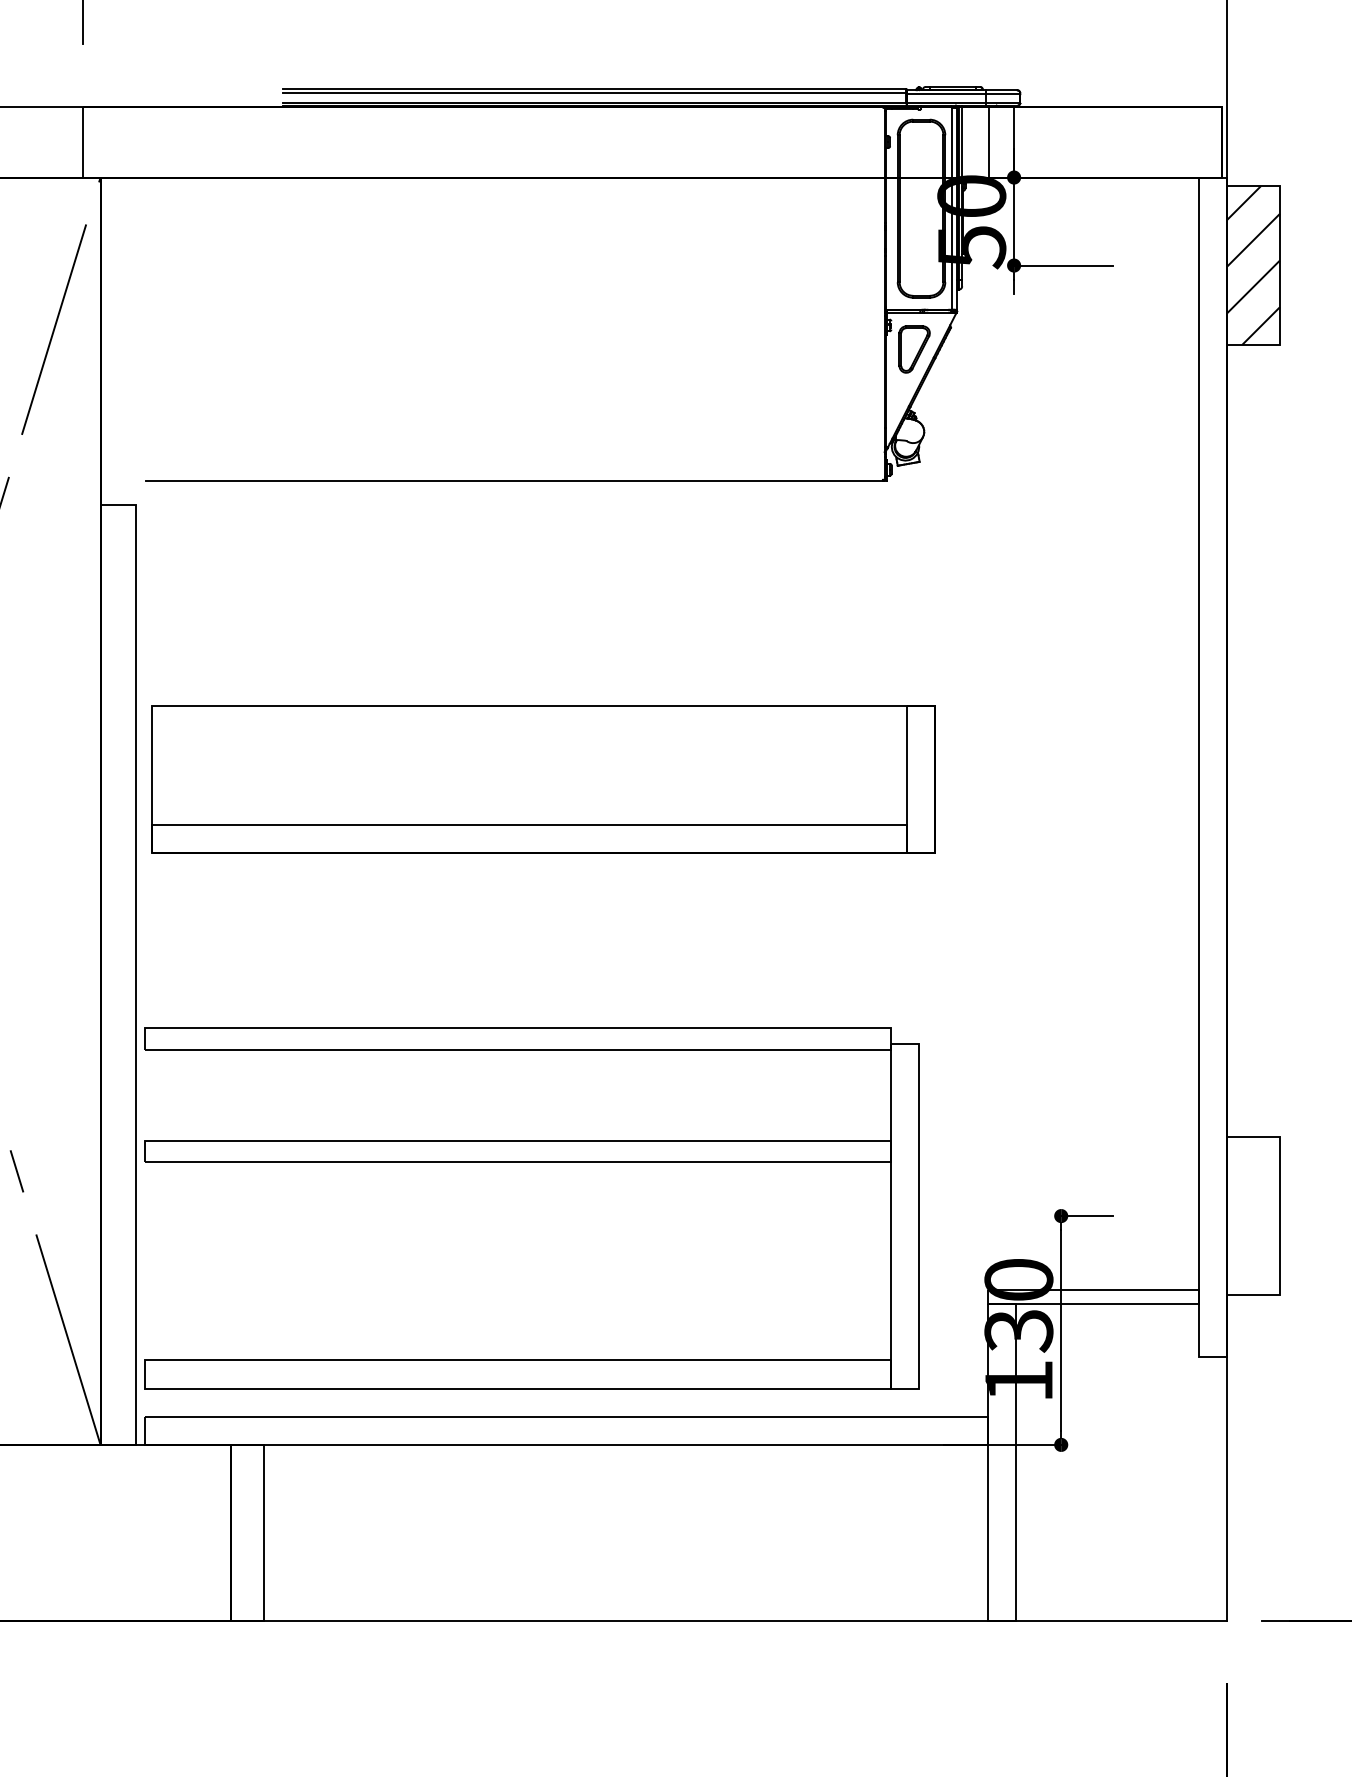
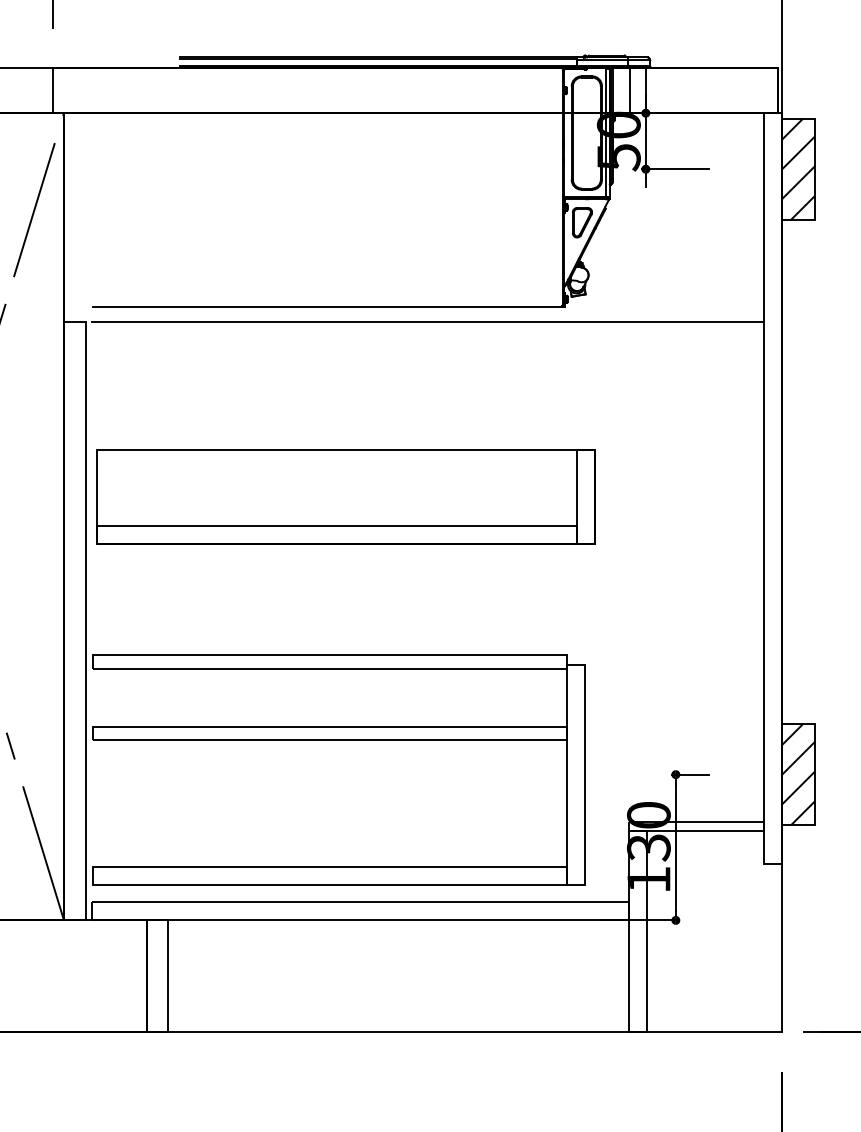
line: (671, 504) -> (427, 321), added
hatch: (1253, 1215) -> (798, 774), added

